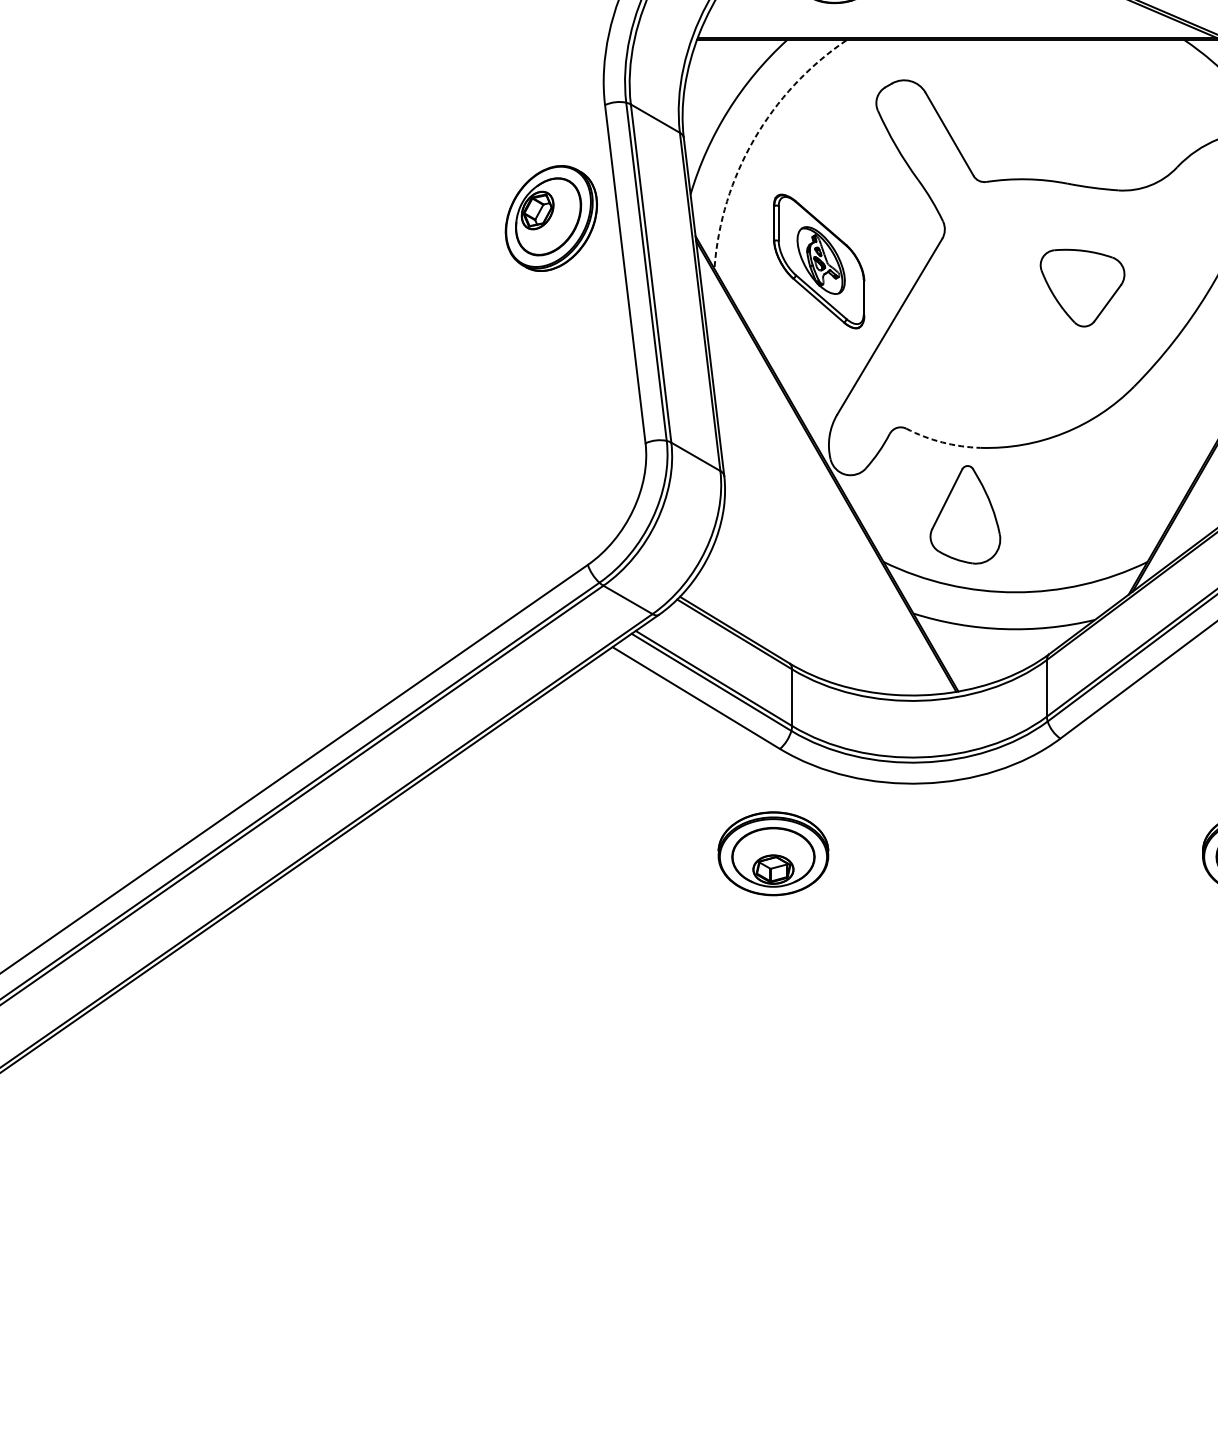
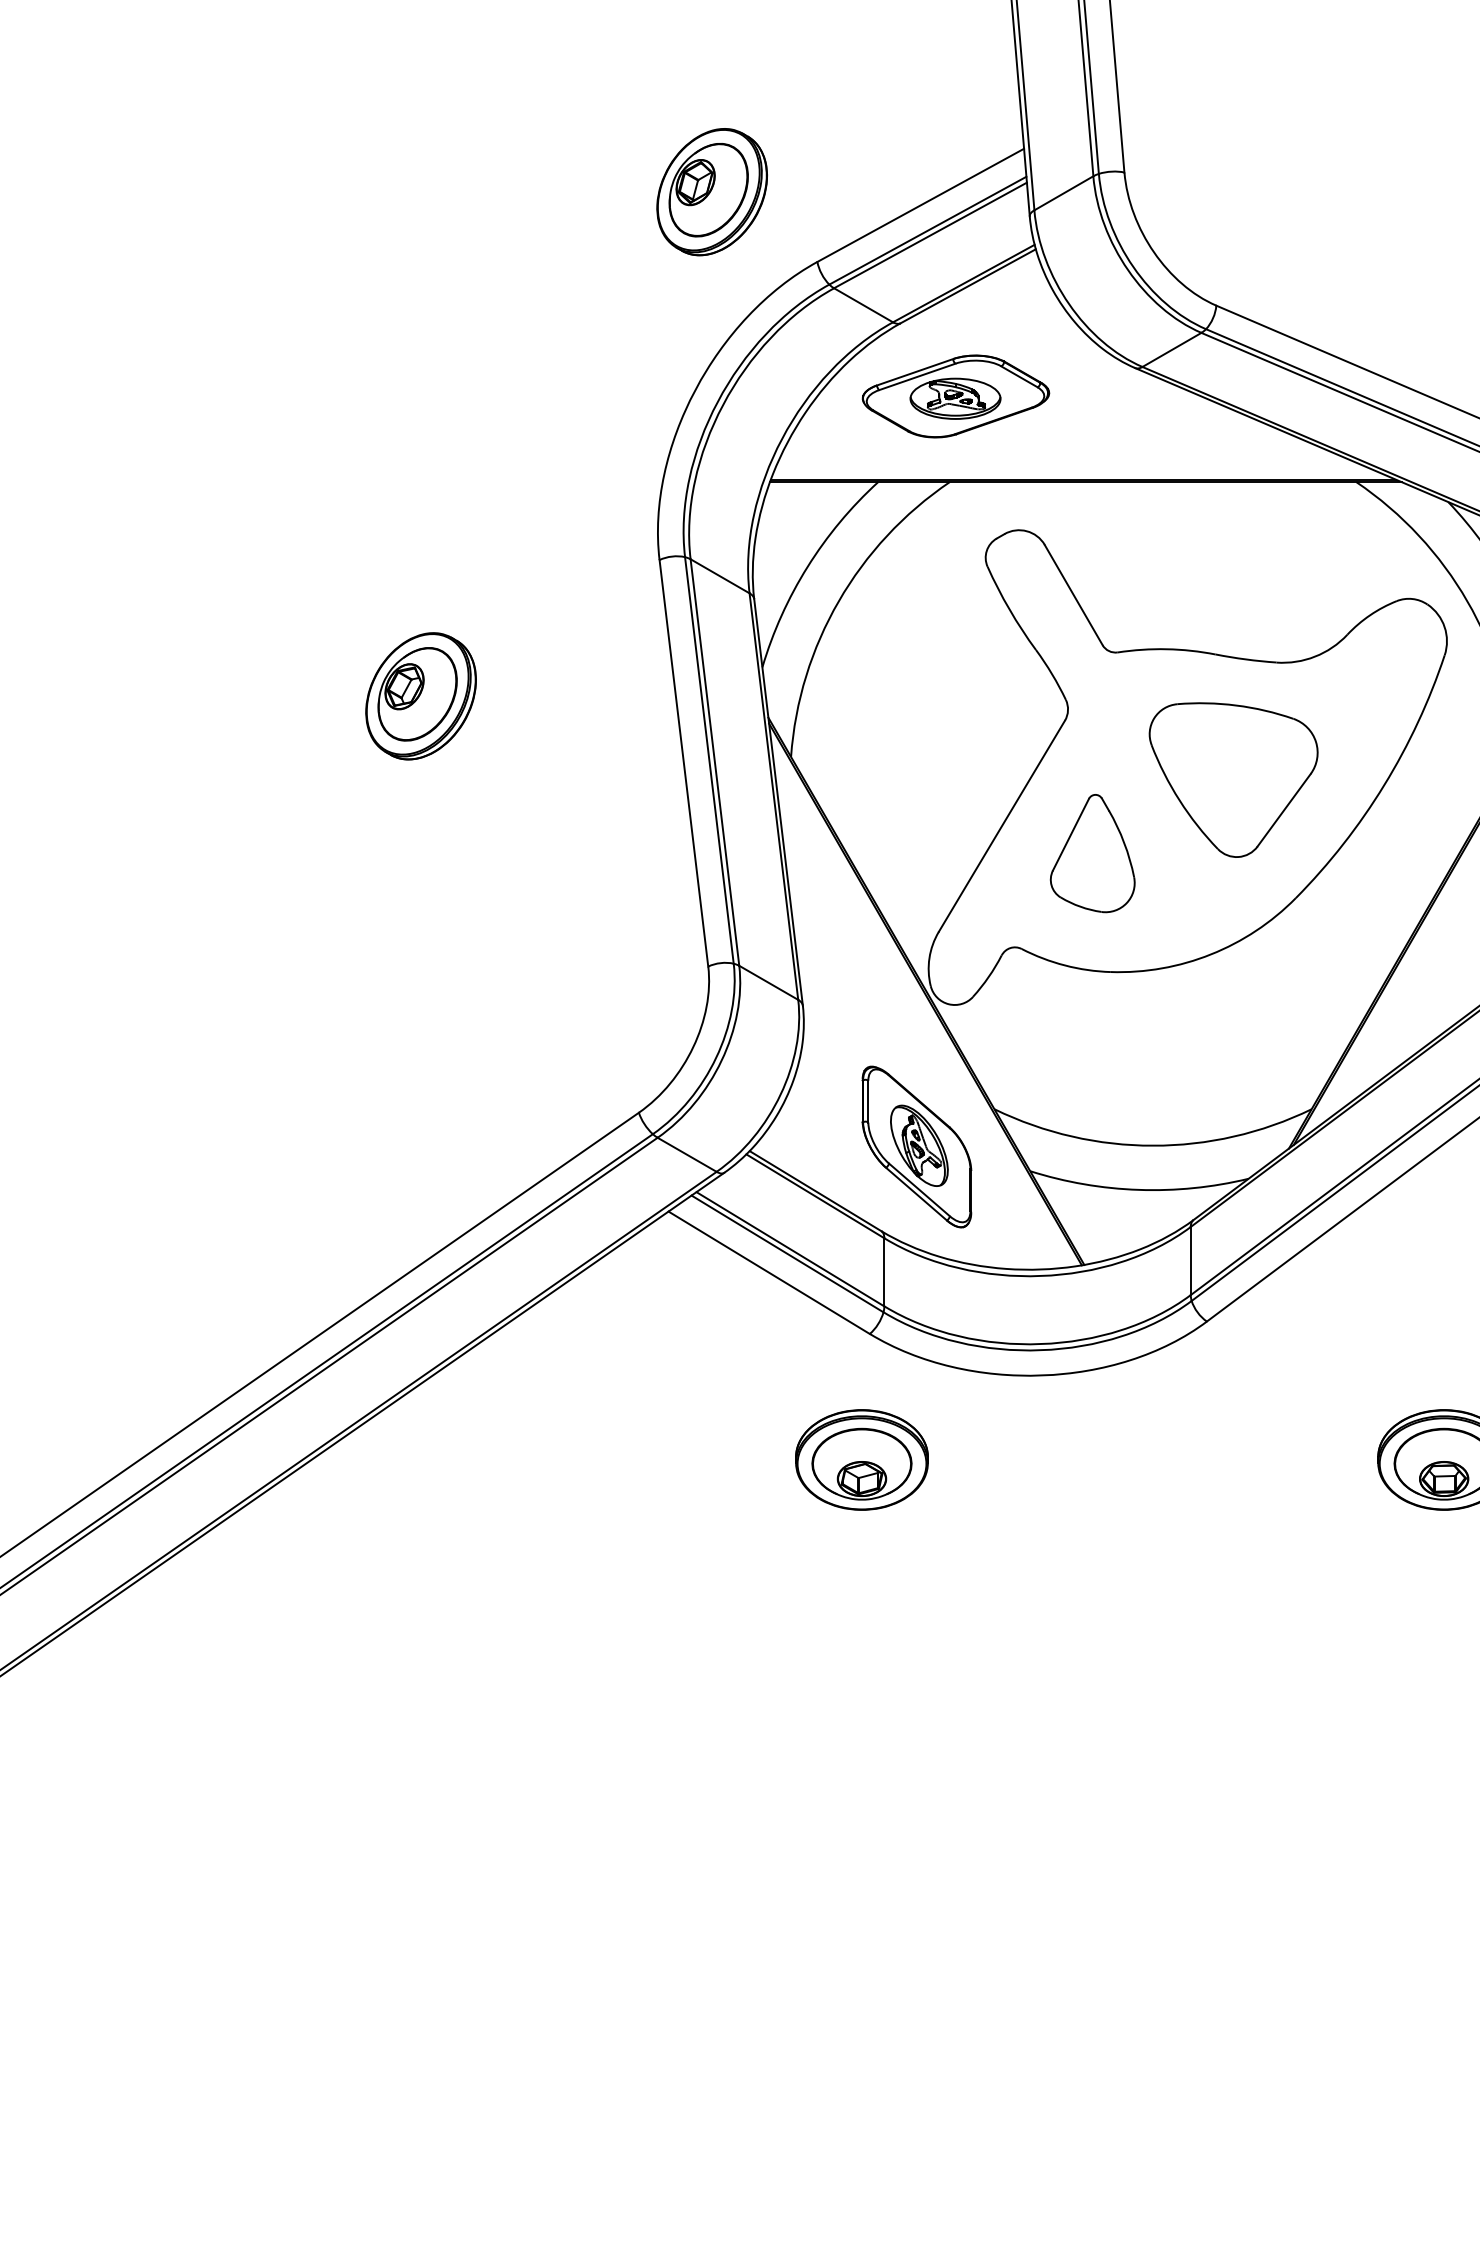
arc: (753, 139) -> (838, 601), dashed -> solid
part: (550, 218) -> (420, 696), moved
part: (818, 261) -> (916, 1146), moved
part: (1082, 287) -> (1233, 779), size x1.67
arc: (941, 442) -> (1064, 965), dashed -> solid
part: (965, 514) -> (1092, 853), moved

